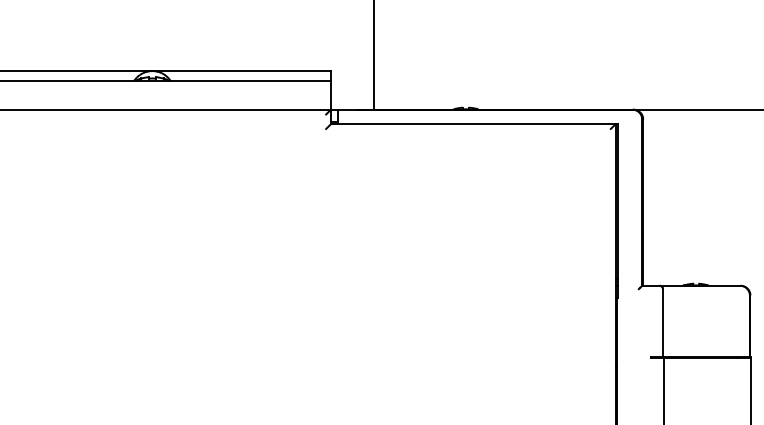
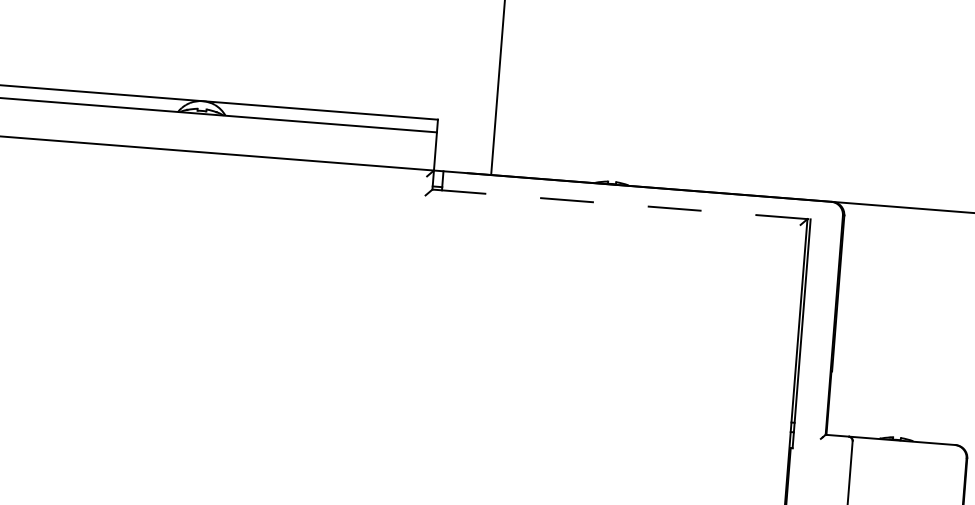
line: (474, 124) -> (621, 204), solid -> dashed

